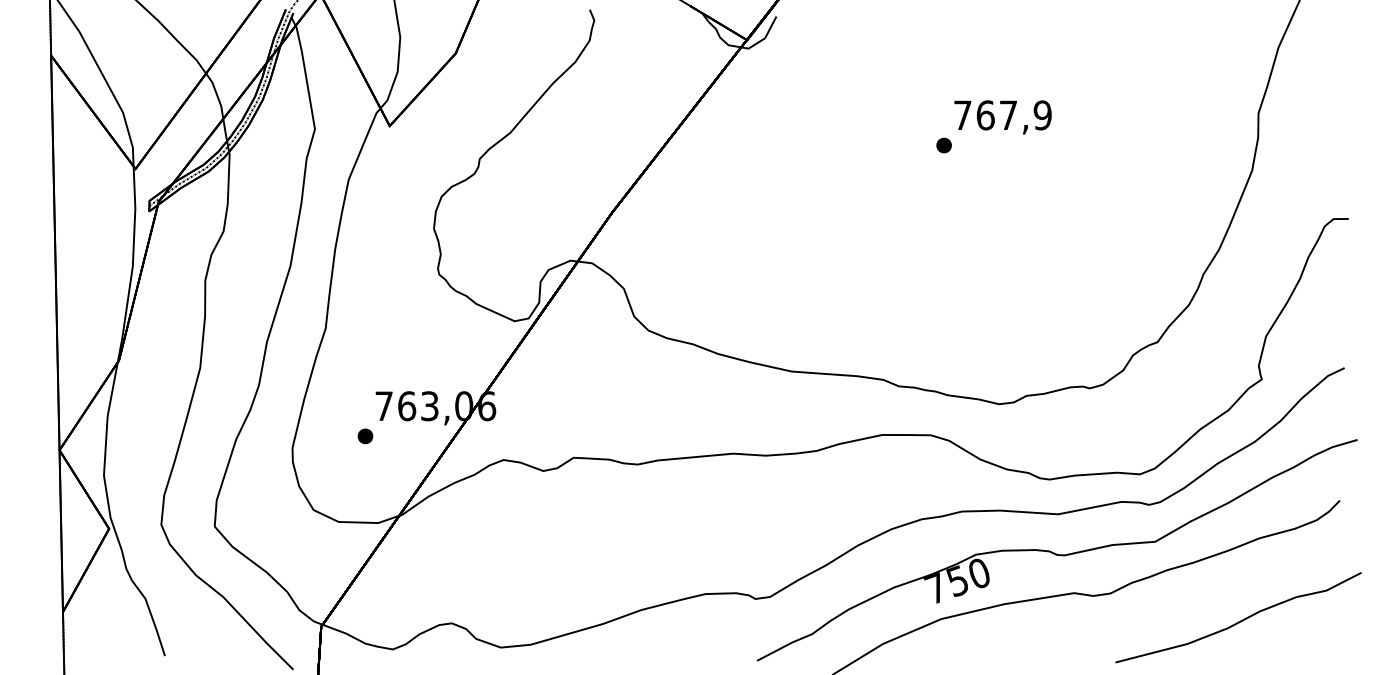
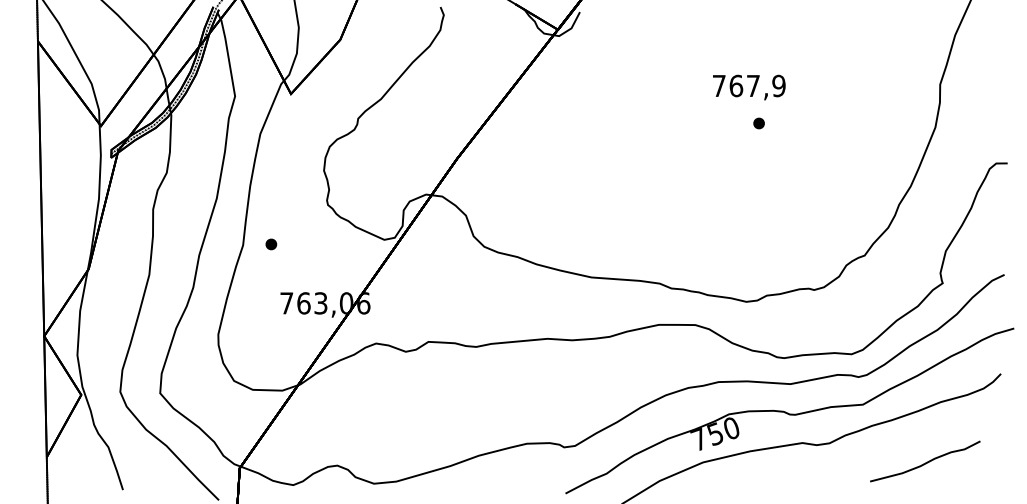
part: (943, 145) -> (758, 123), moved
part: (365, 436) -> (271, 244), moved
part: (1238, 617) -> (925, 461), size x0.6

